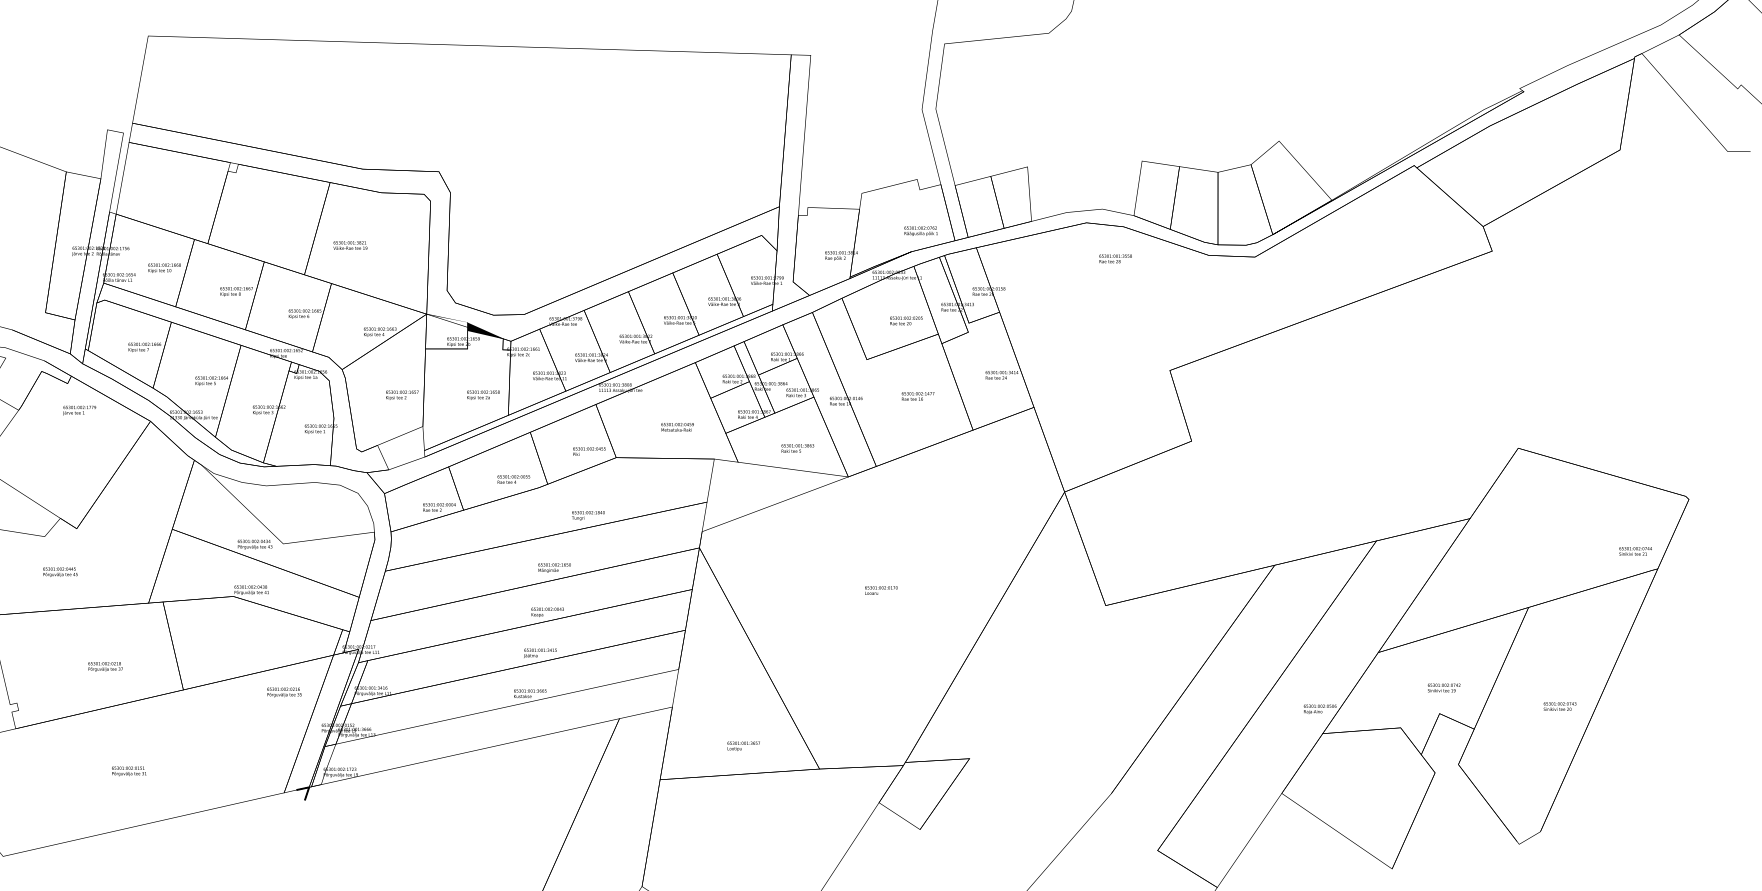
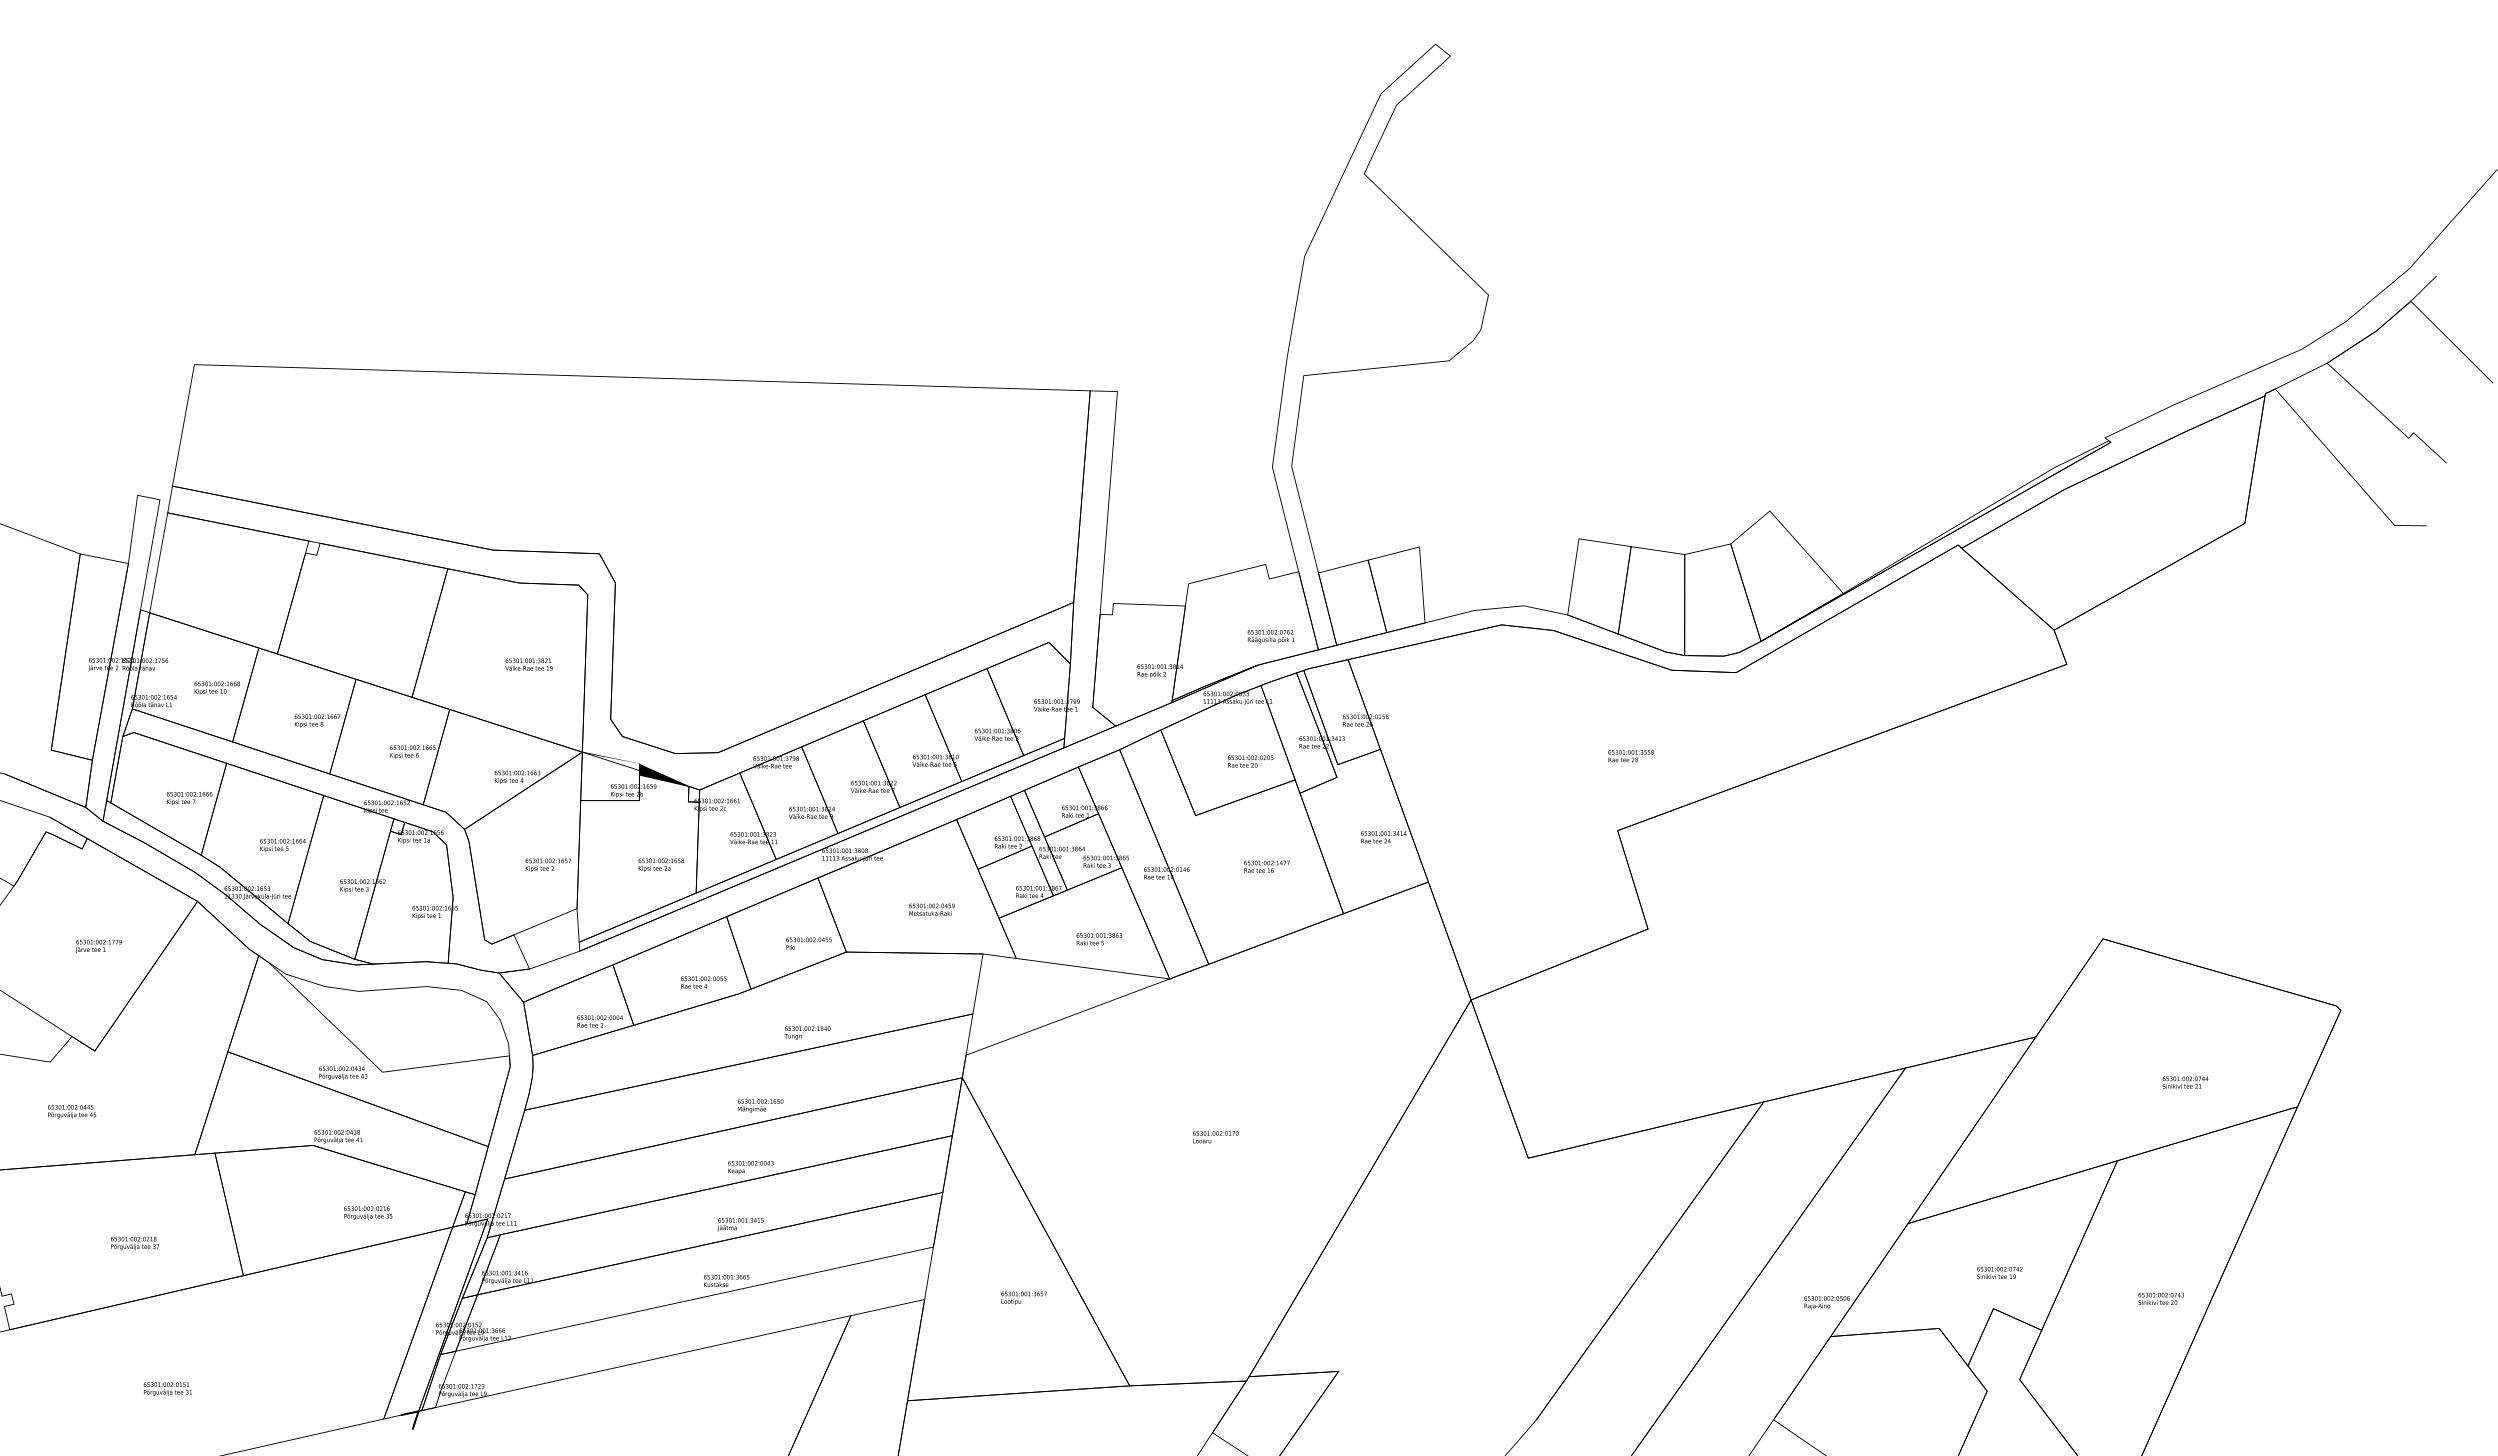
text: (350, 245) -> (528, 664), moved
text: (1115, 259) -> (1630, 756), moved
text: (79, 409) -> (98, 945), moved
text: (1635, 551) -> (2185, 1082), moved
text: (284, 691) -> (368, 1212), moved
text: (743, 745) -> (1023, 1297), moved

